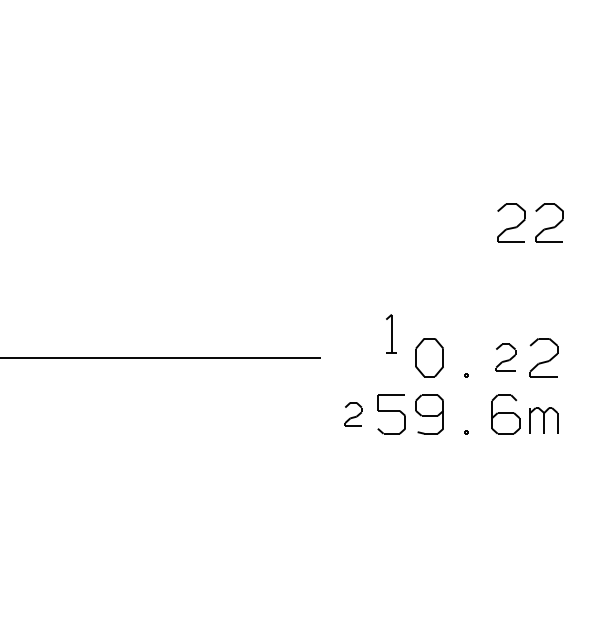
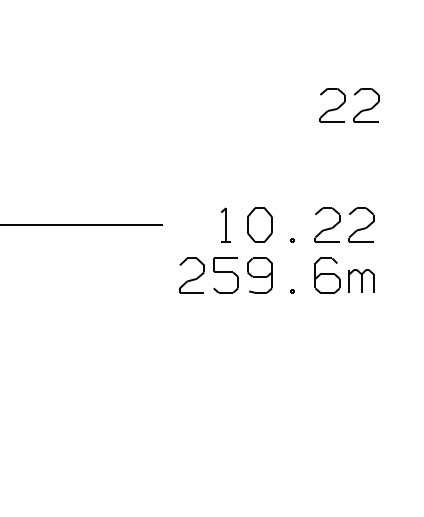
part: (391, 333) -> (225, 224), moved
part: (505, 357) -> (327, 224), size x1.43
part: (353, 414) -> (192, 275), size x1.67

